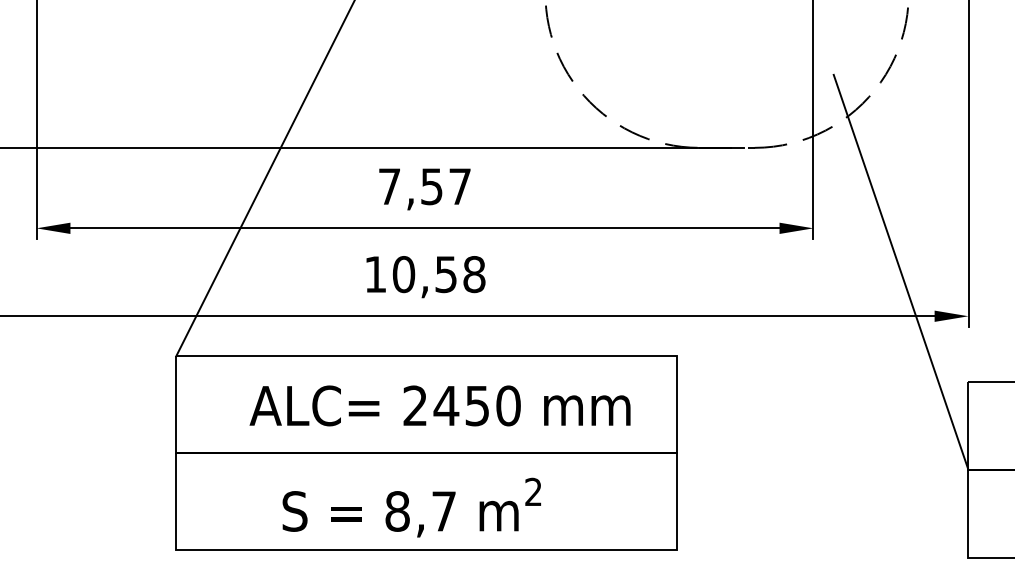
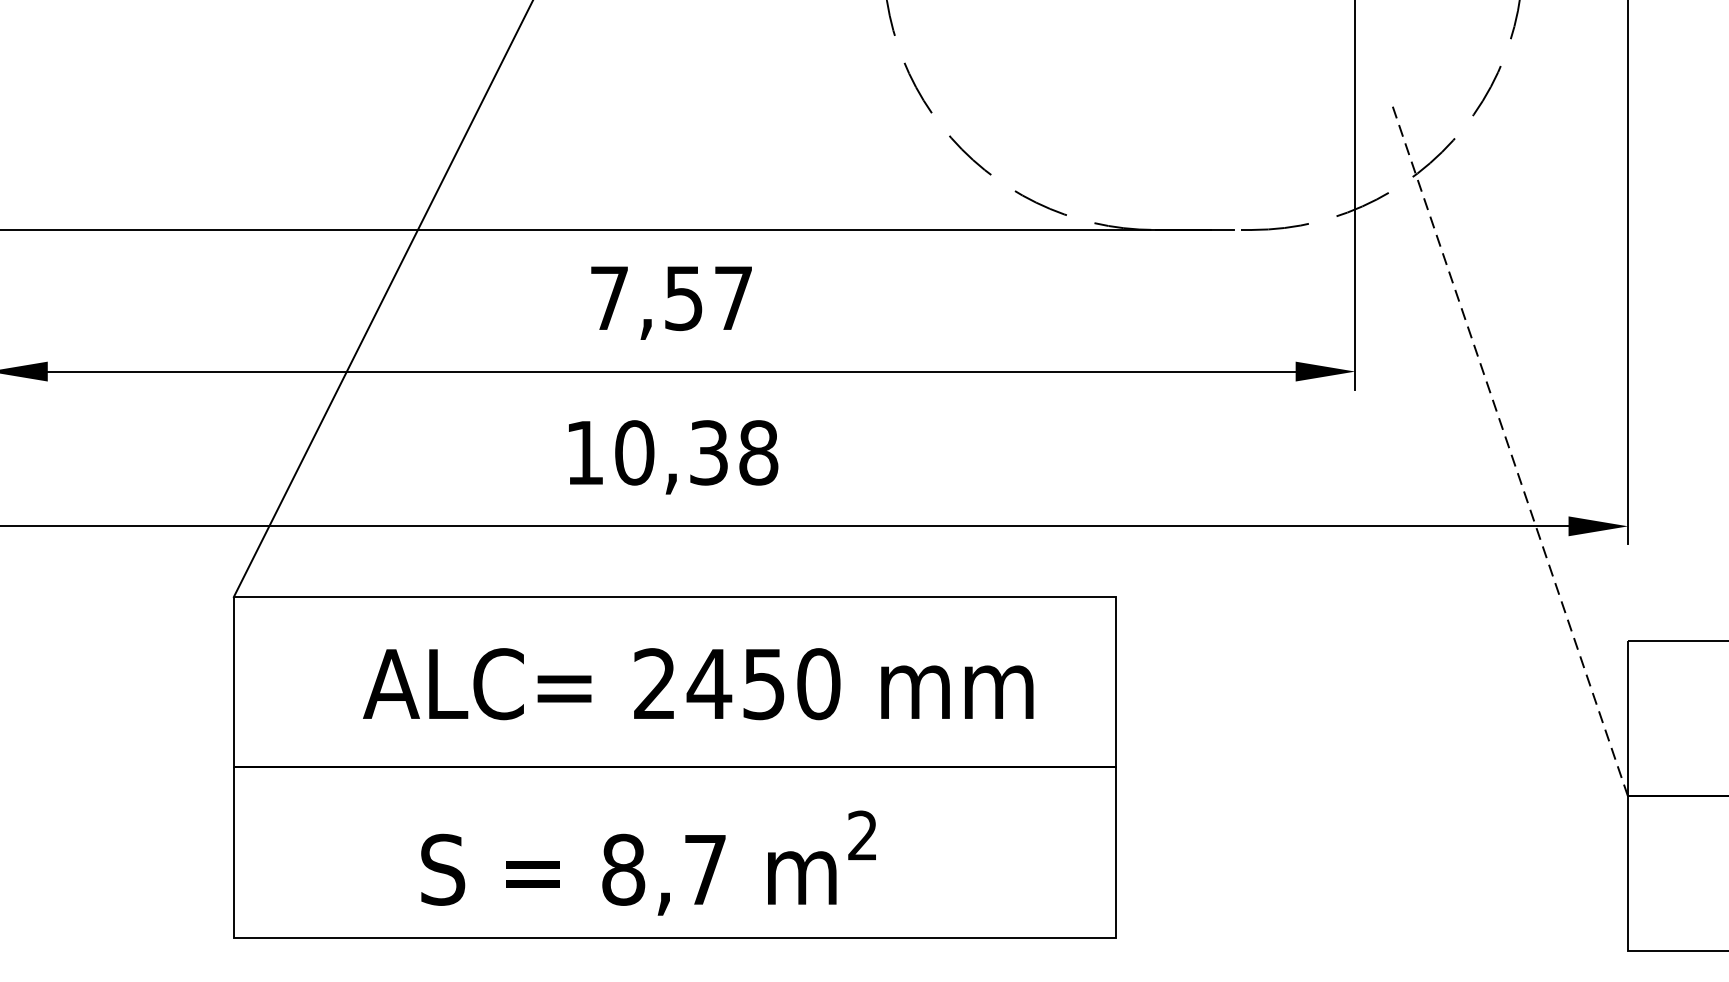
line: (901, 272) -> (1510, 449), solid -> dashed
text: (446, 274) -> (709, 452), 10,58 -> 10,38

